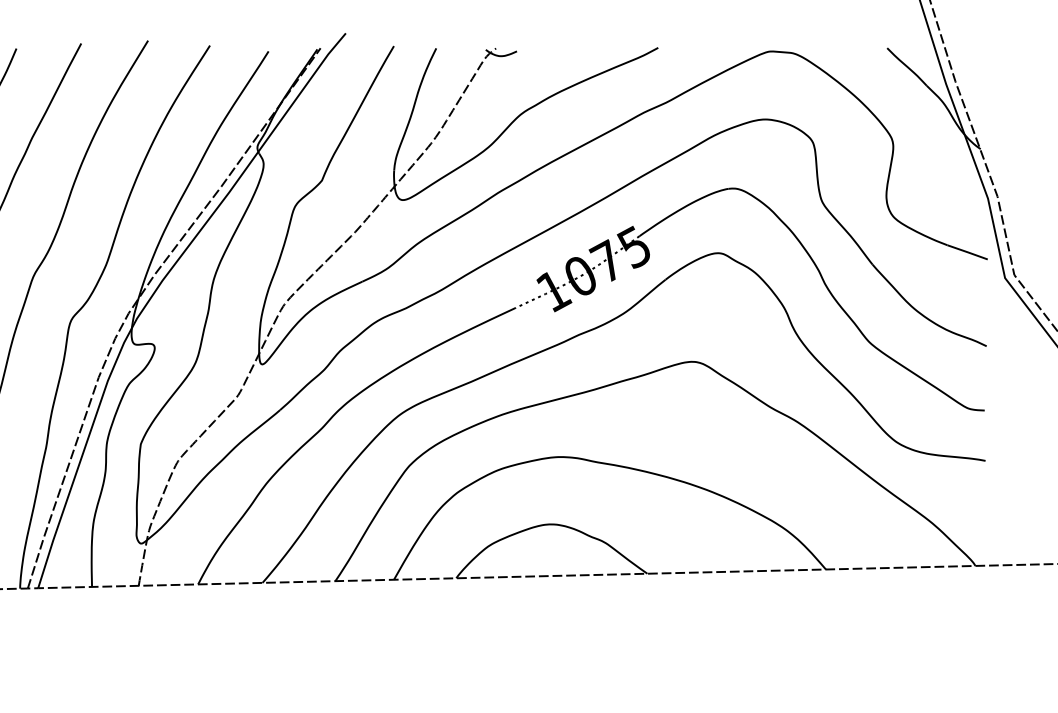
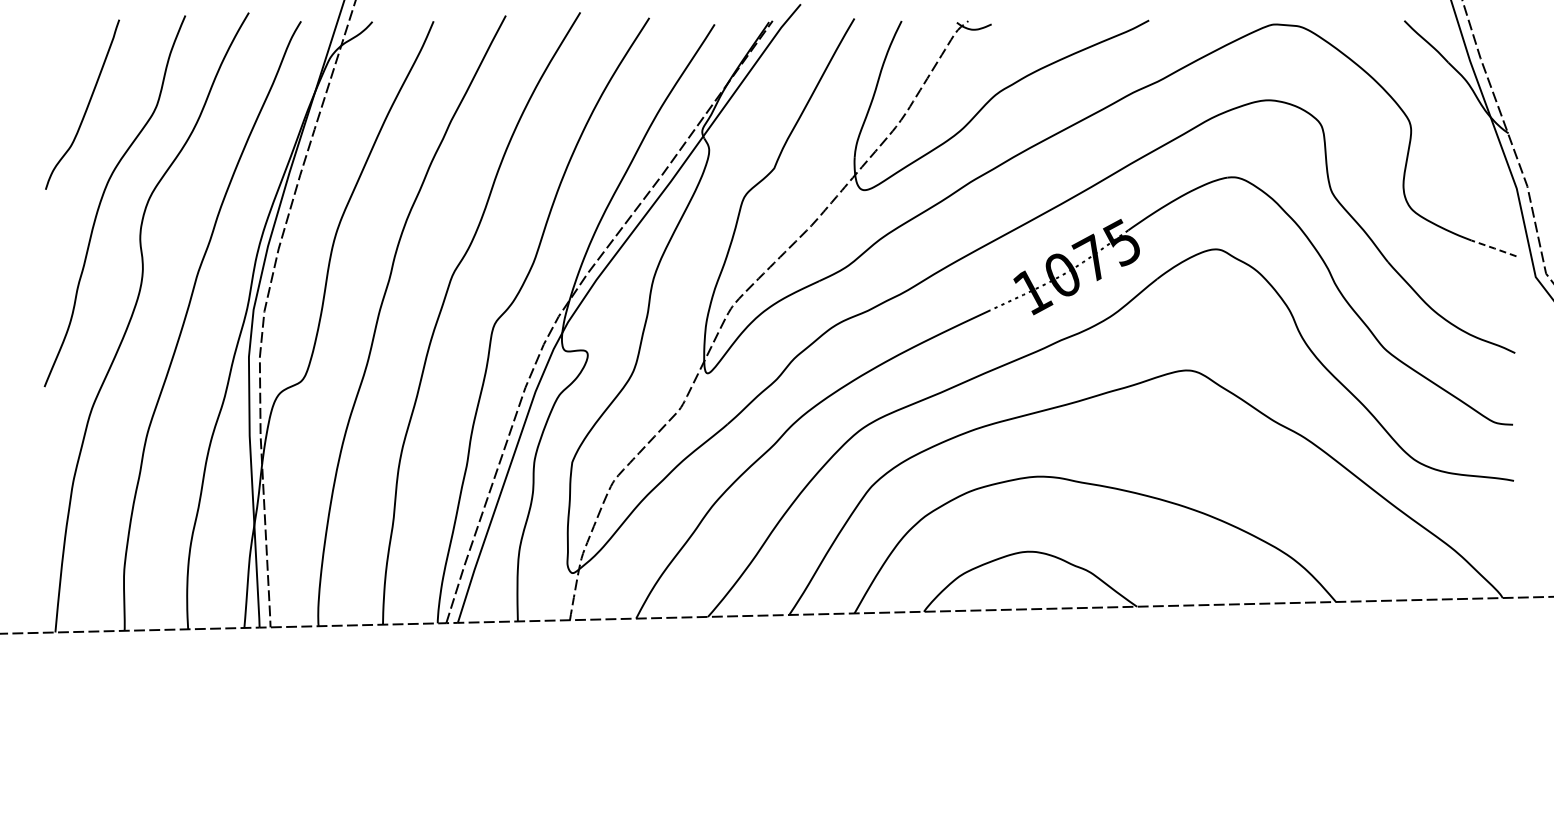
line: (968, 252) -> (1494, 248), solid -> dashed

